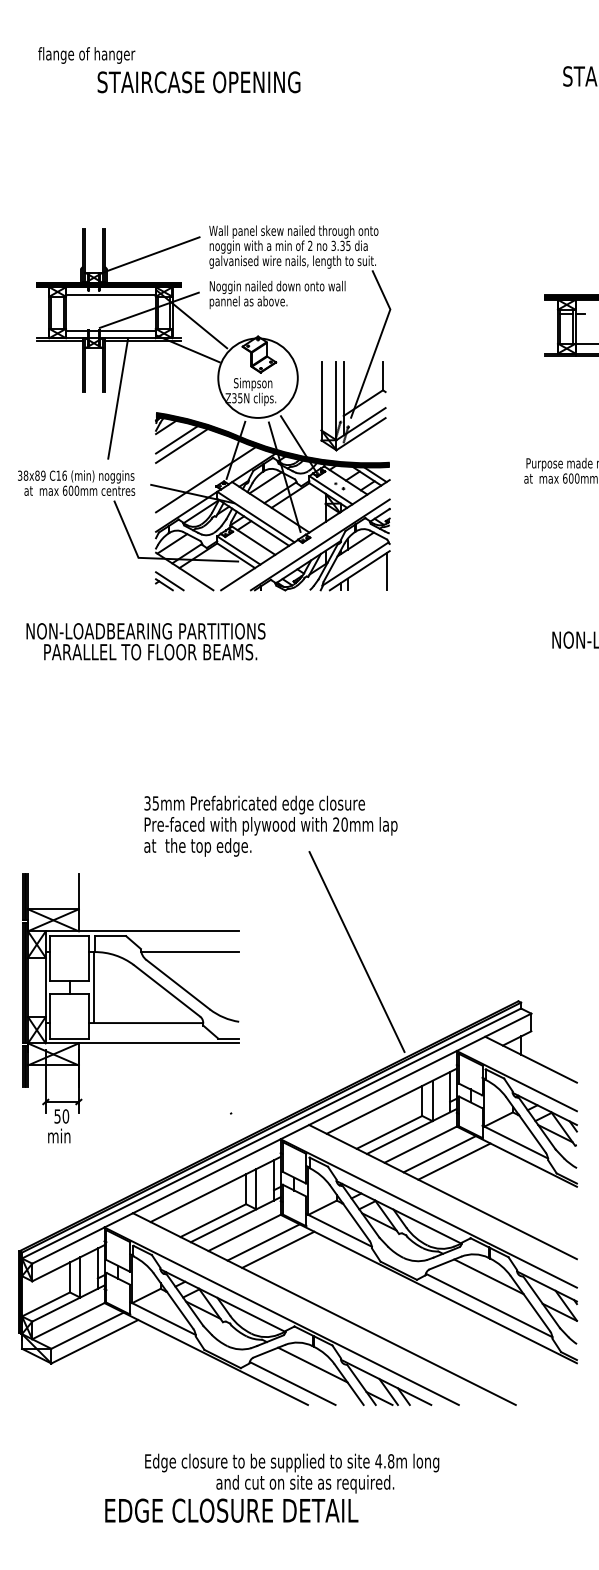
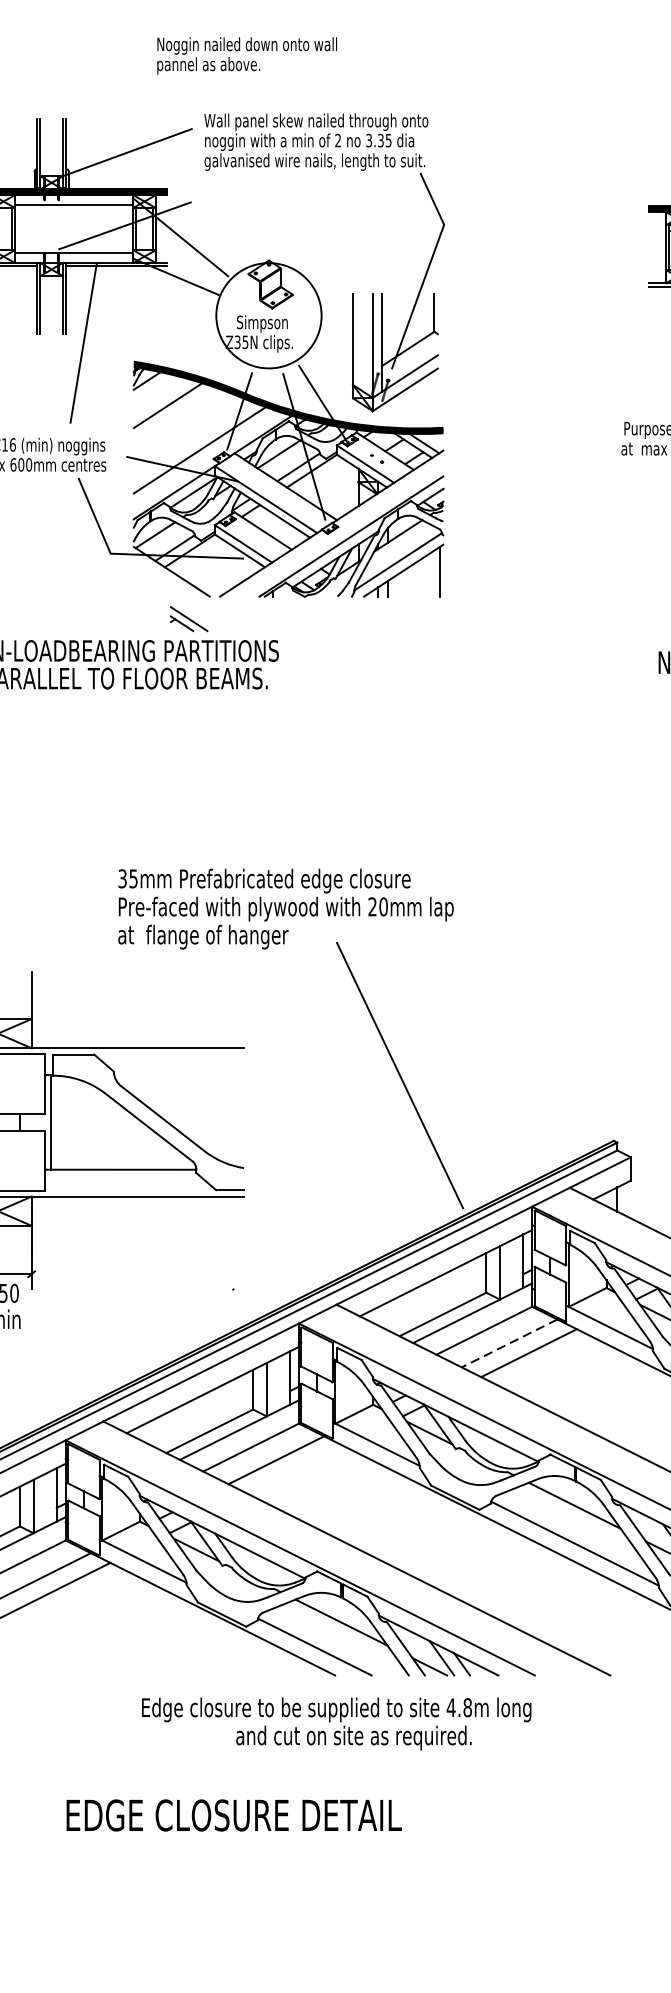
text: (277, 294) -> (247, 55), moved
line: (176, 439) -> (160, 396), removed
part: (169, 581) -> (188, 619), moved
text: (219, 847) -> (217, 937), the top edge. -> flange of hanger
line: (190, 951) -> (179, 1074), removed
line: (439, 1154) -> (509, 1343), solid -> dashed
line: (278, 1249) -> (296, 1469), removed
text: (292, 1473) -> (337, 1723), moved

